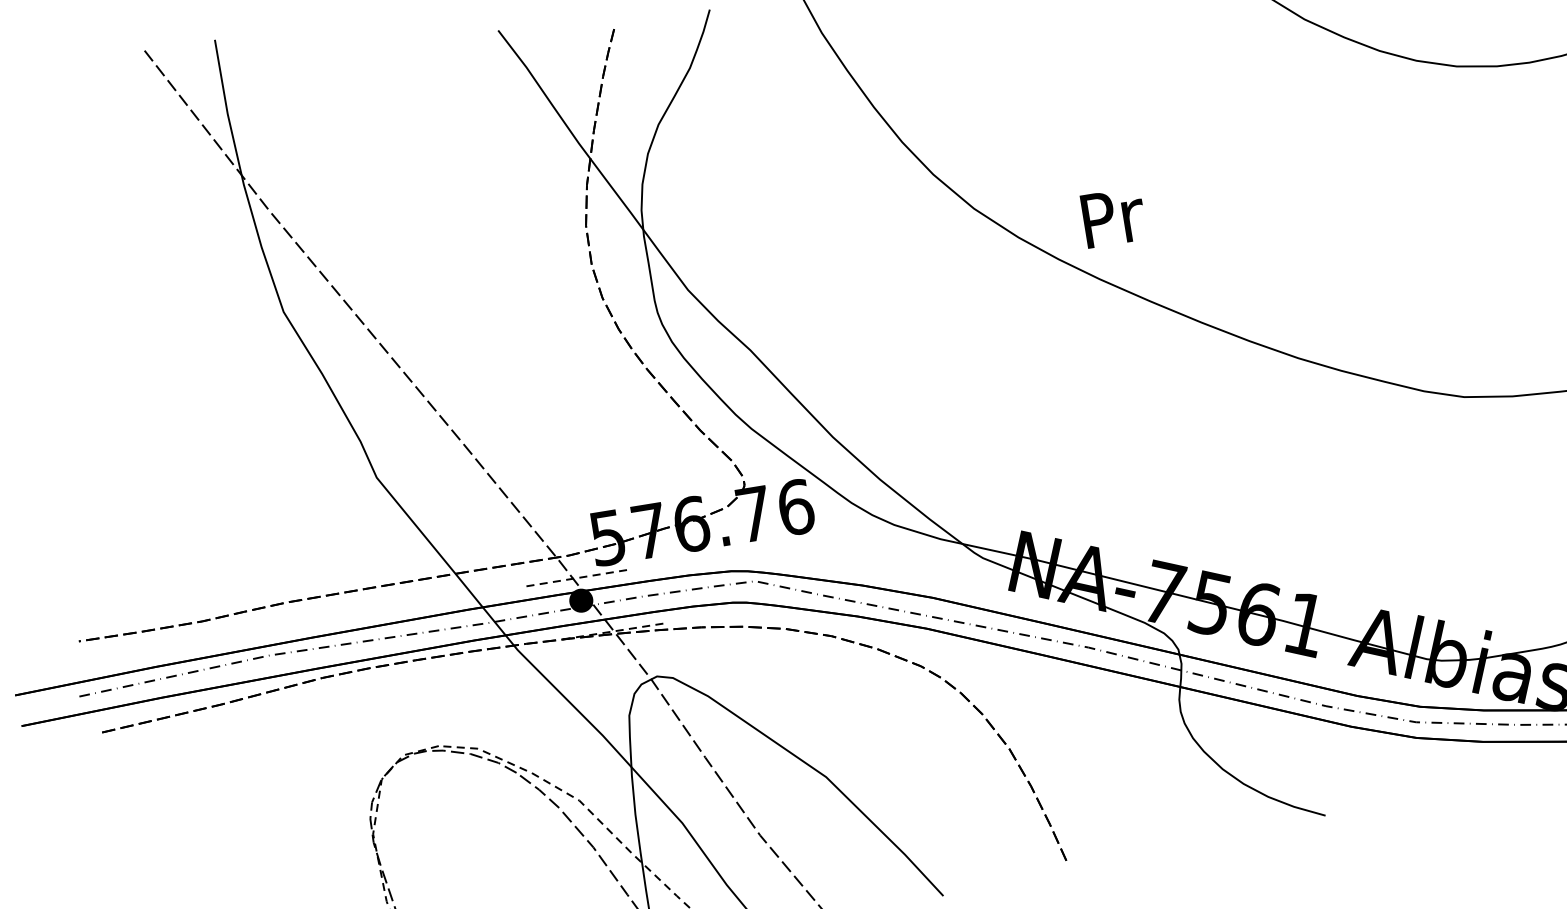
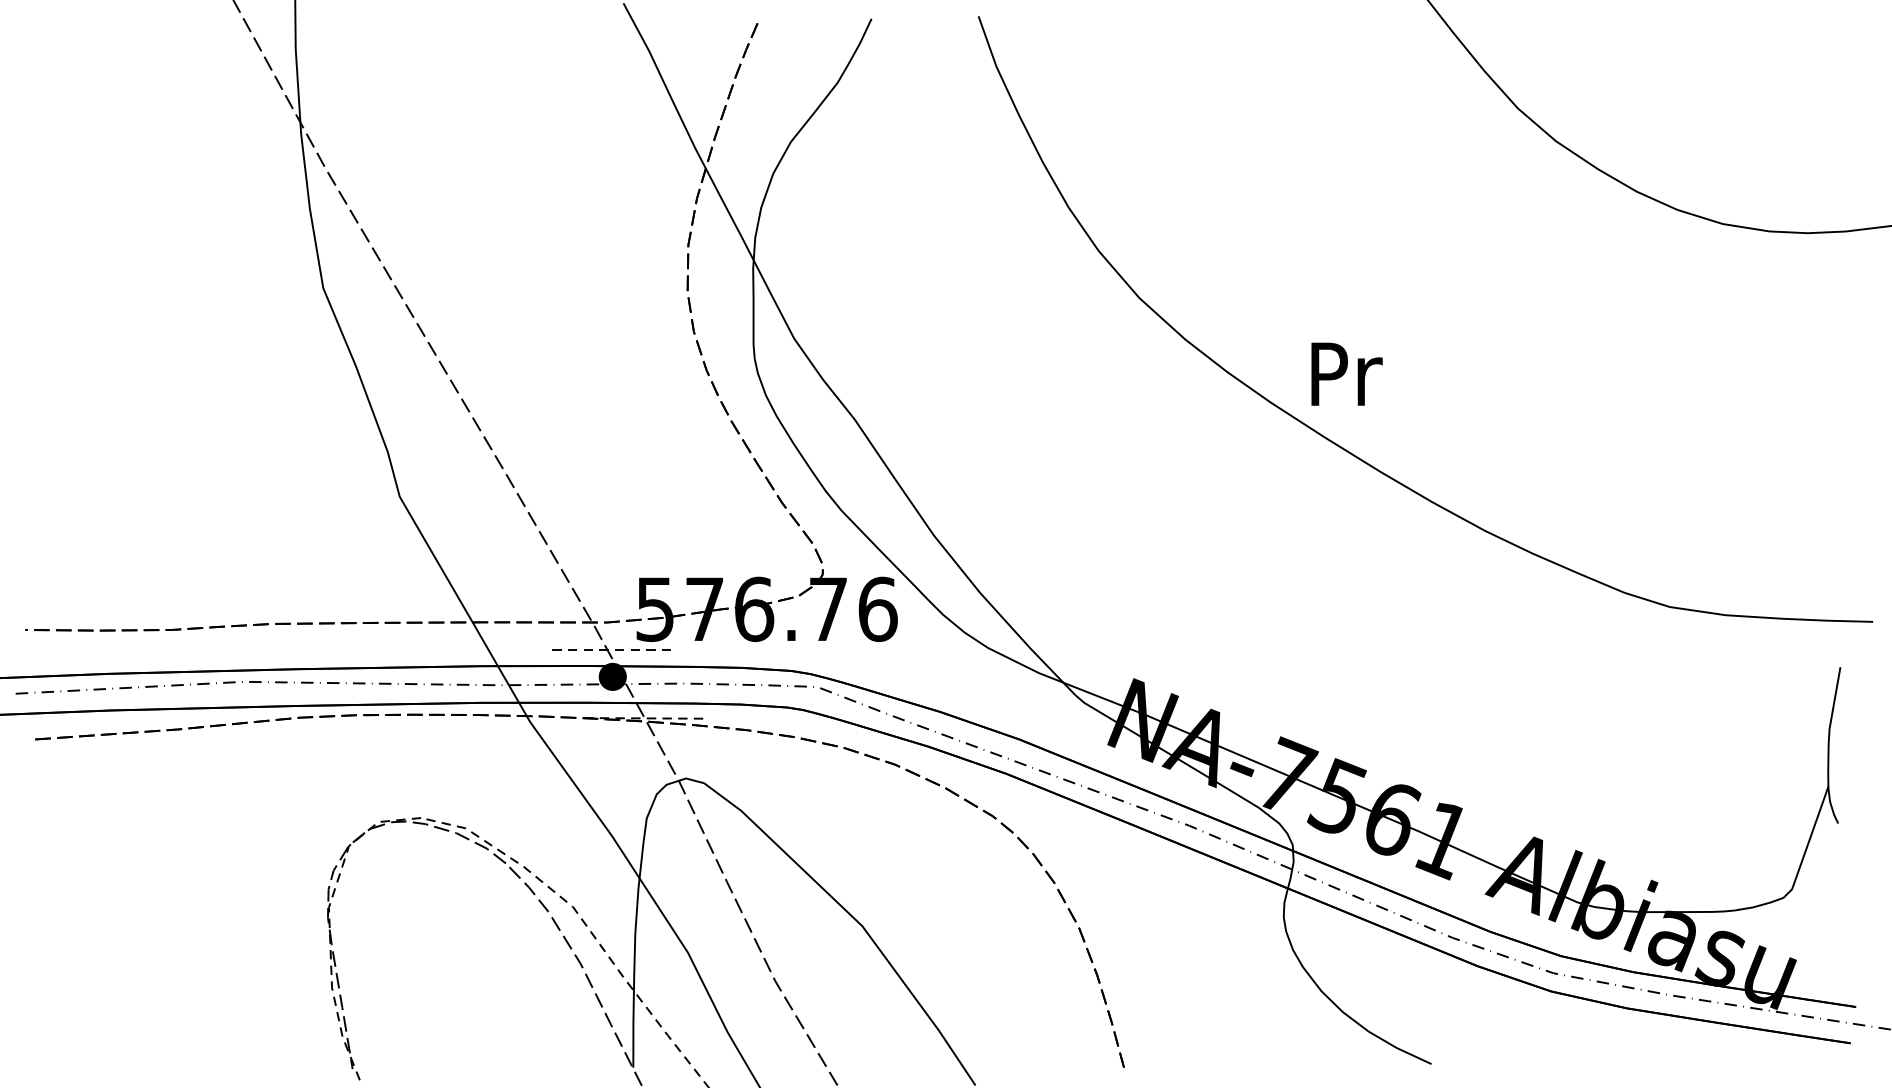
text: (1113, 216) -> (1346, 373), moved

